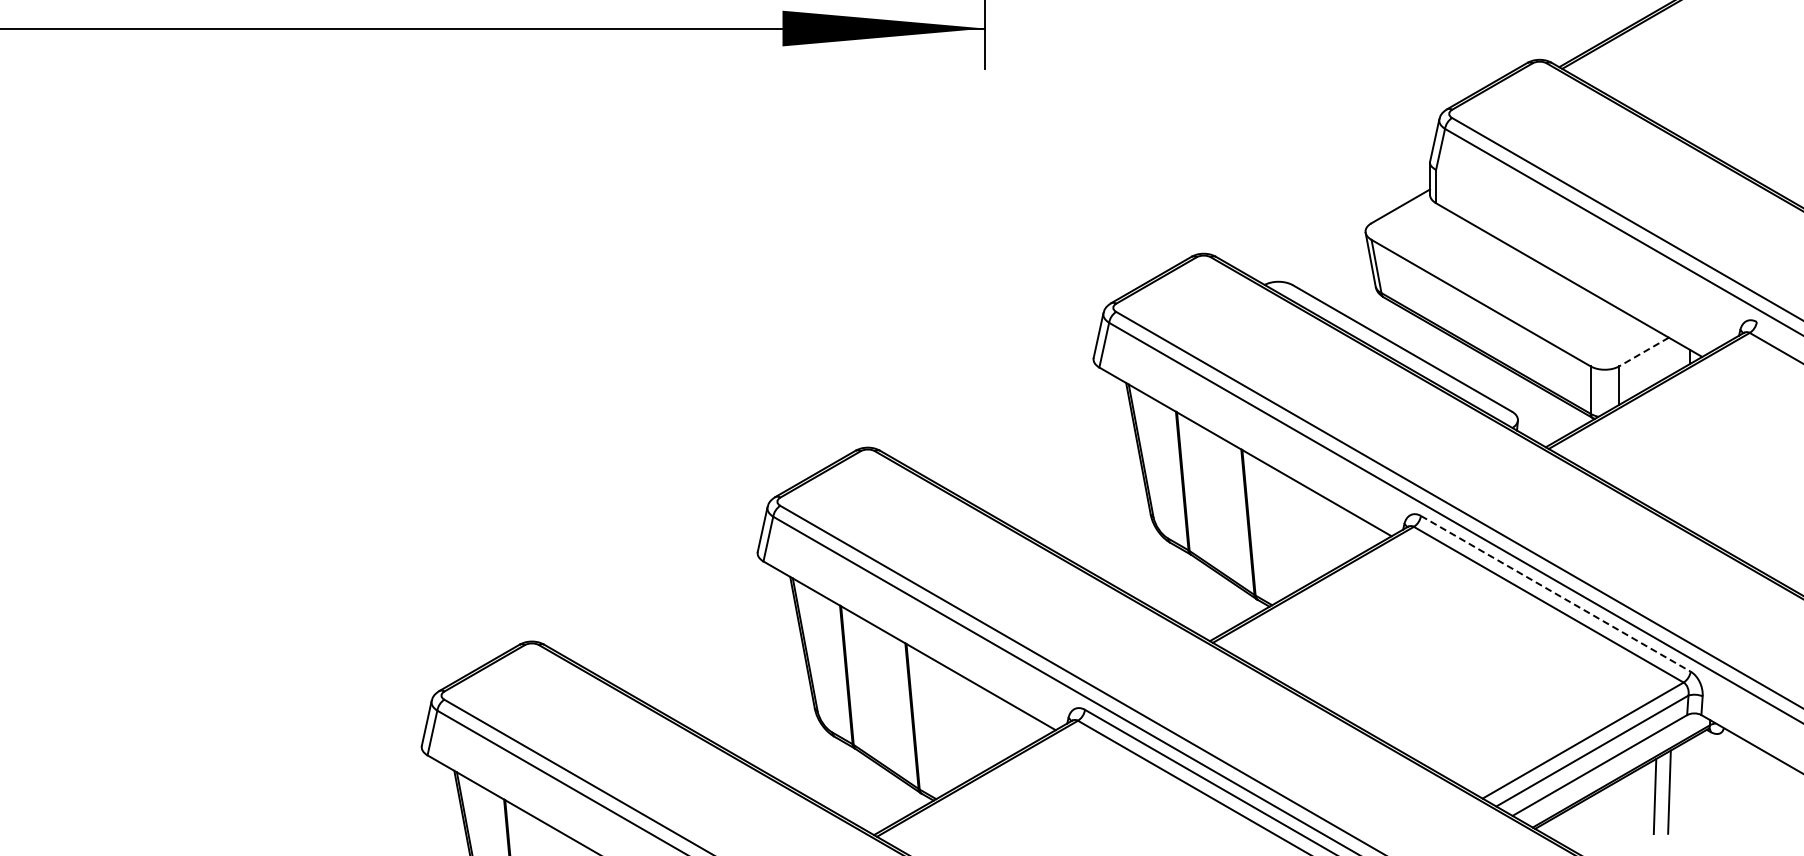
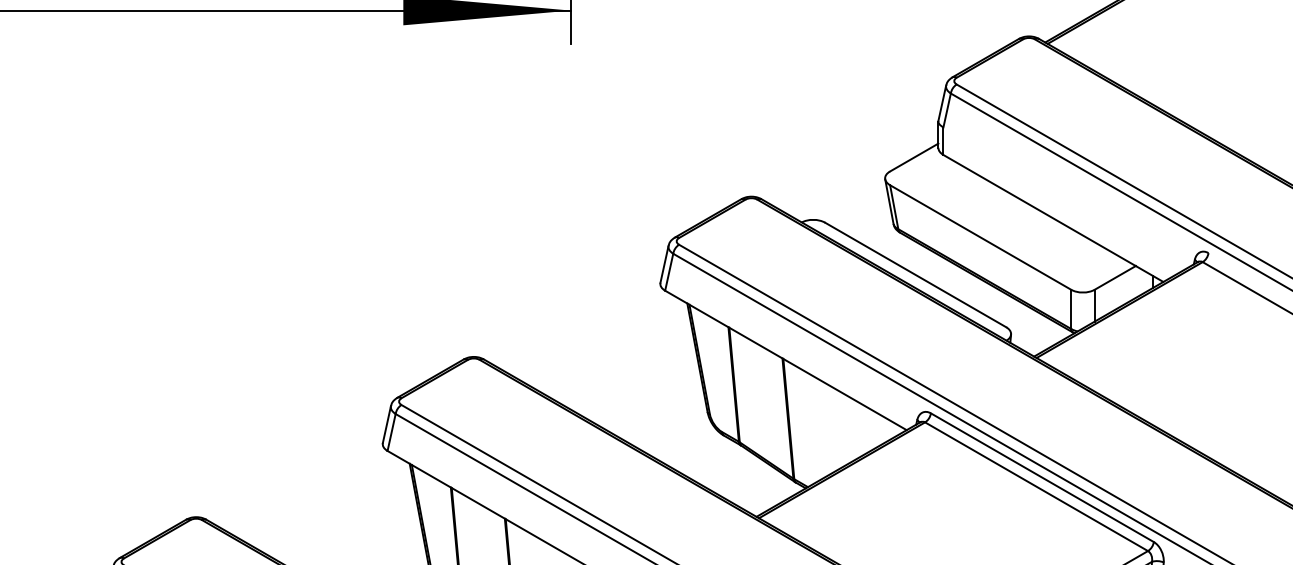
line: (1644, 352) -> (1115, 278), dashed -> solid
line: (1555, 593) -> (1042, 477), dashed -> solid

